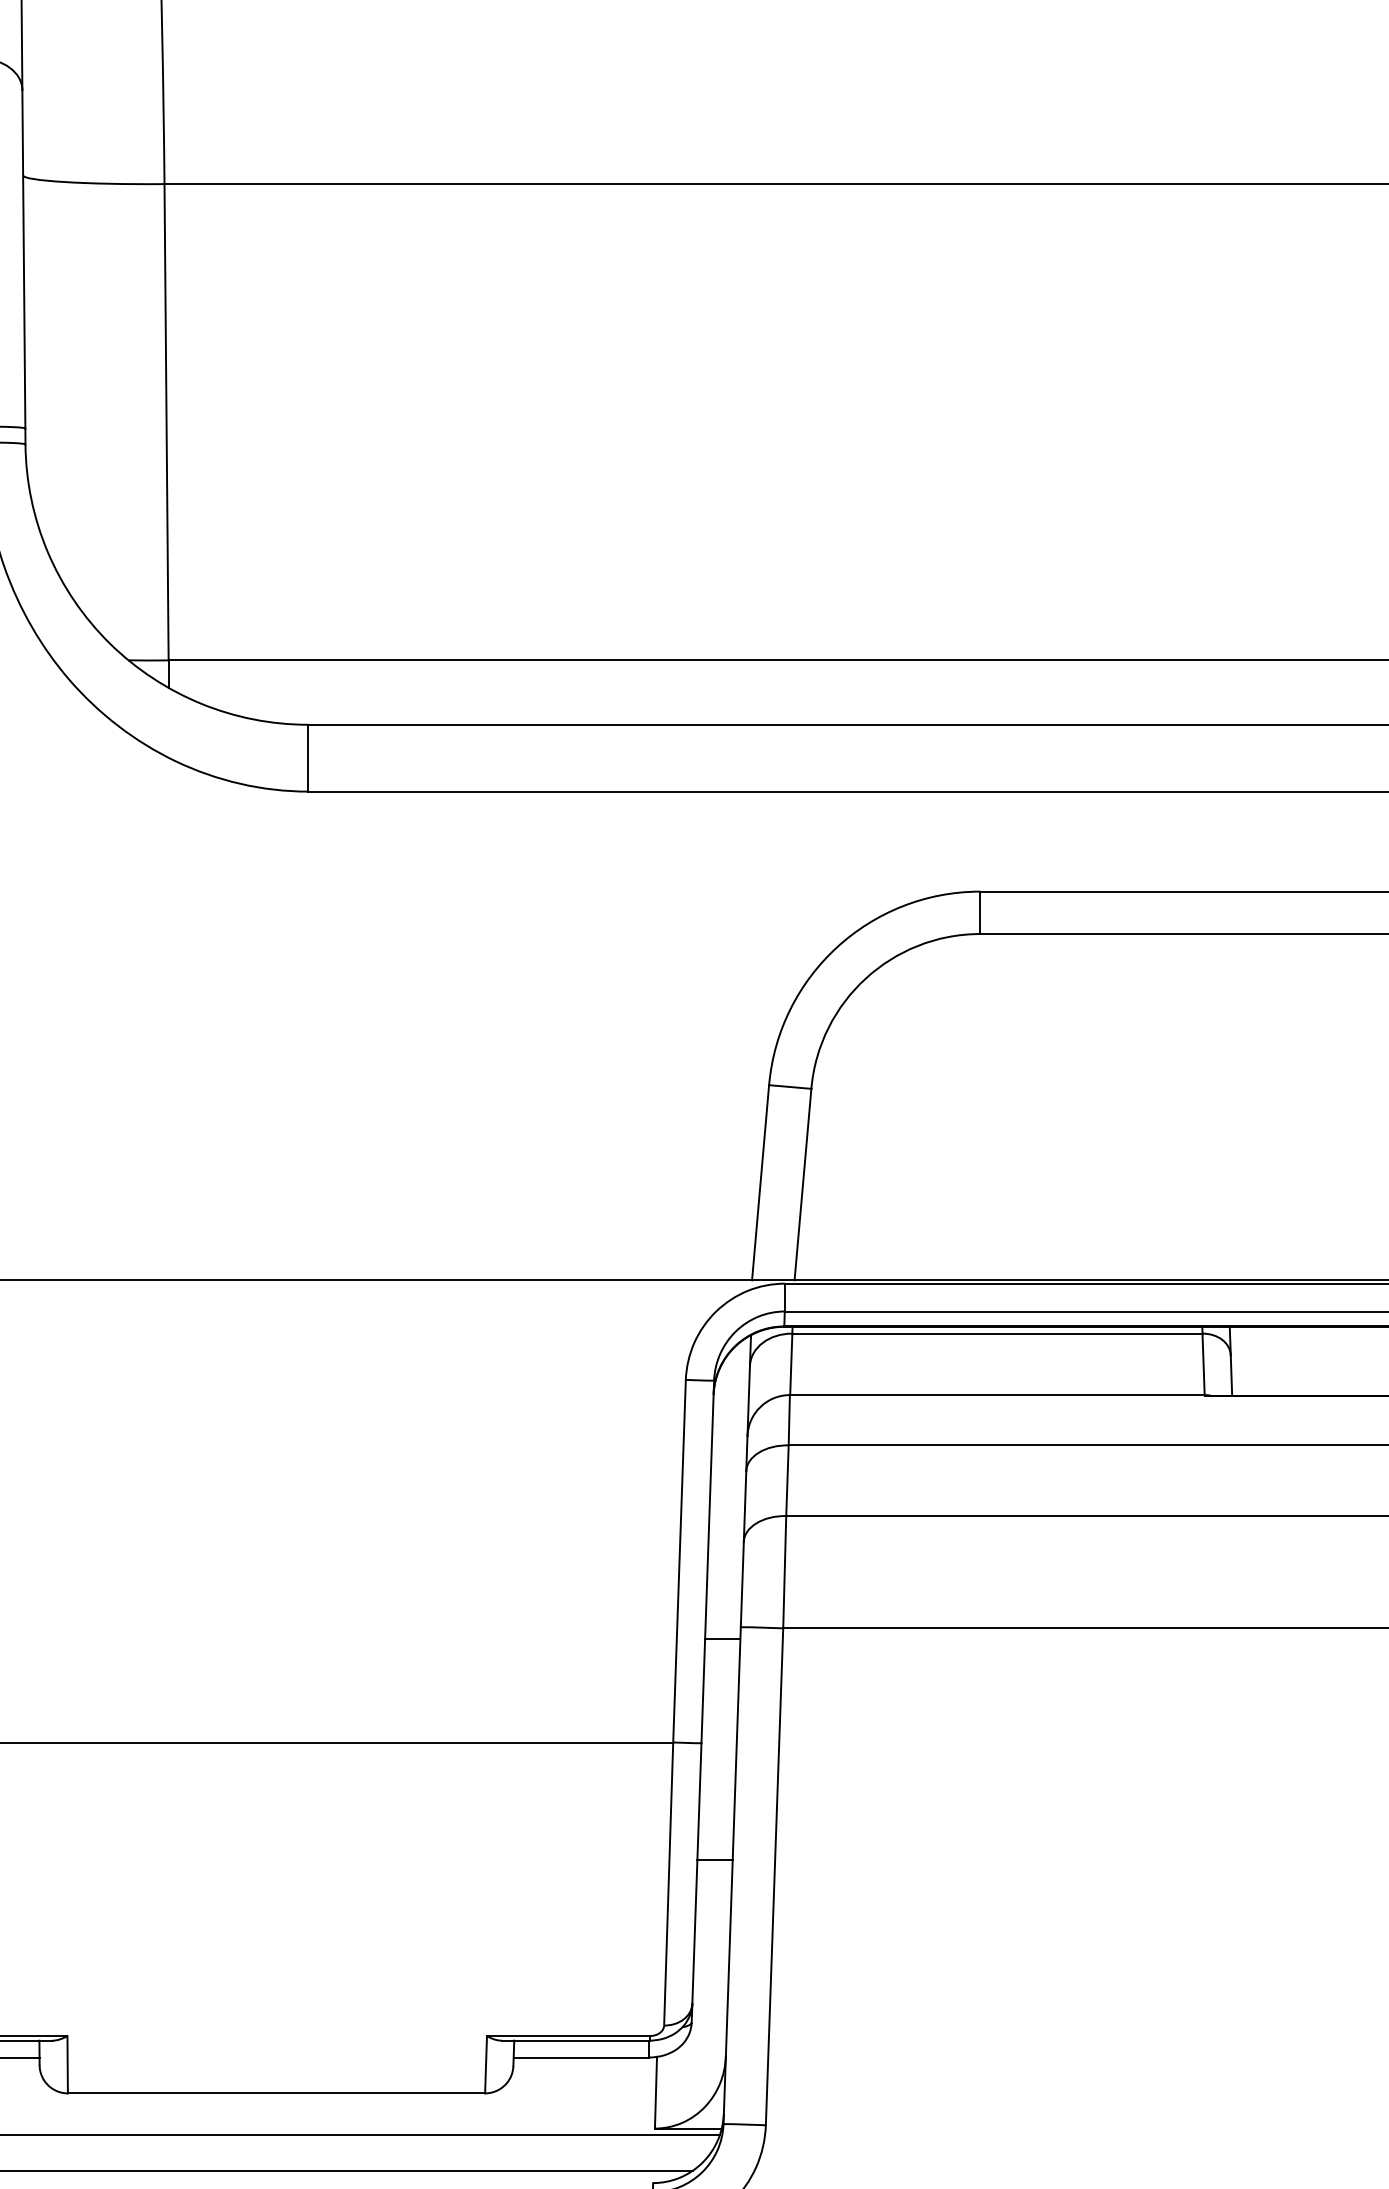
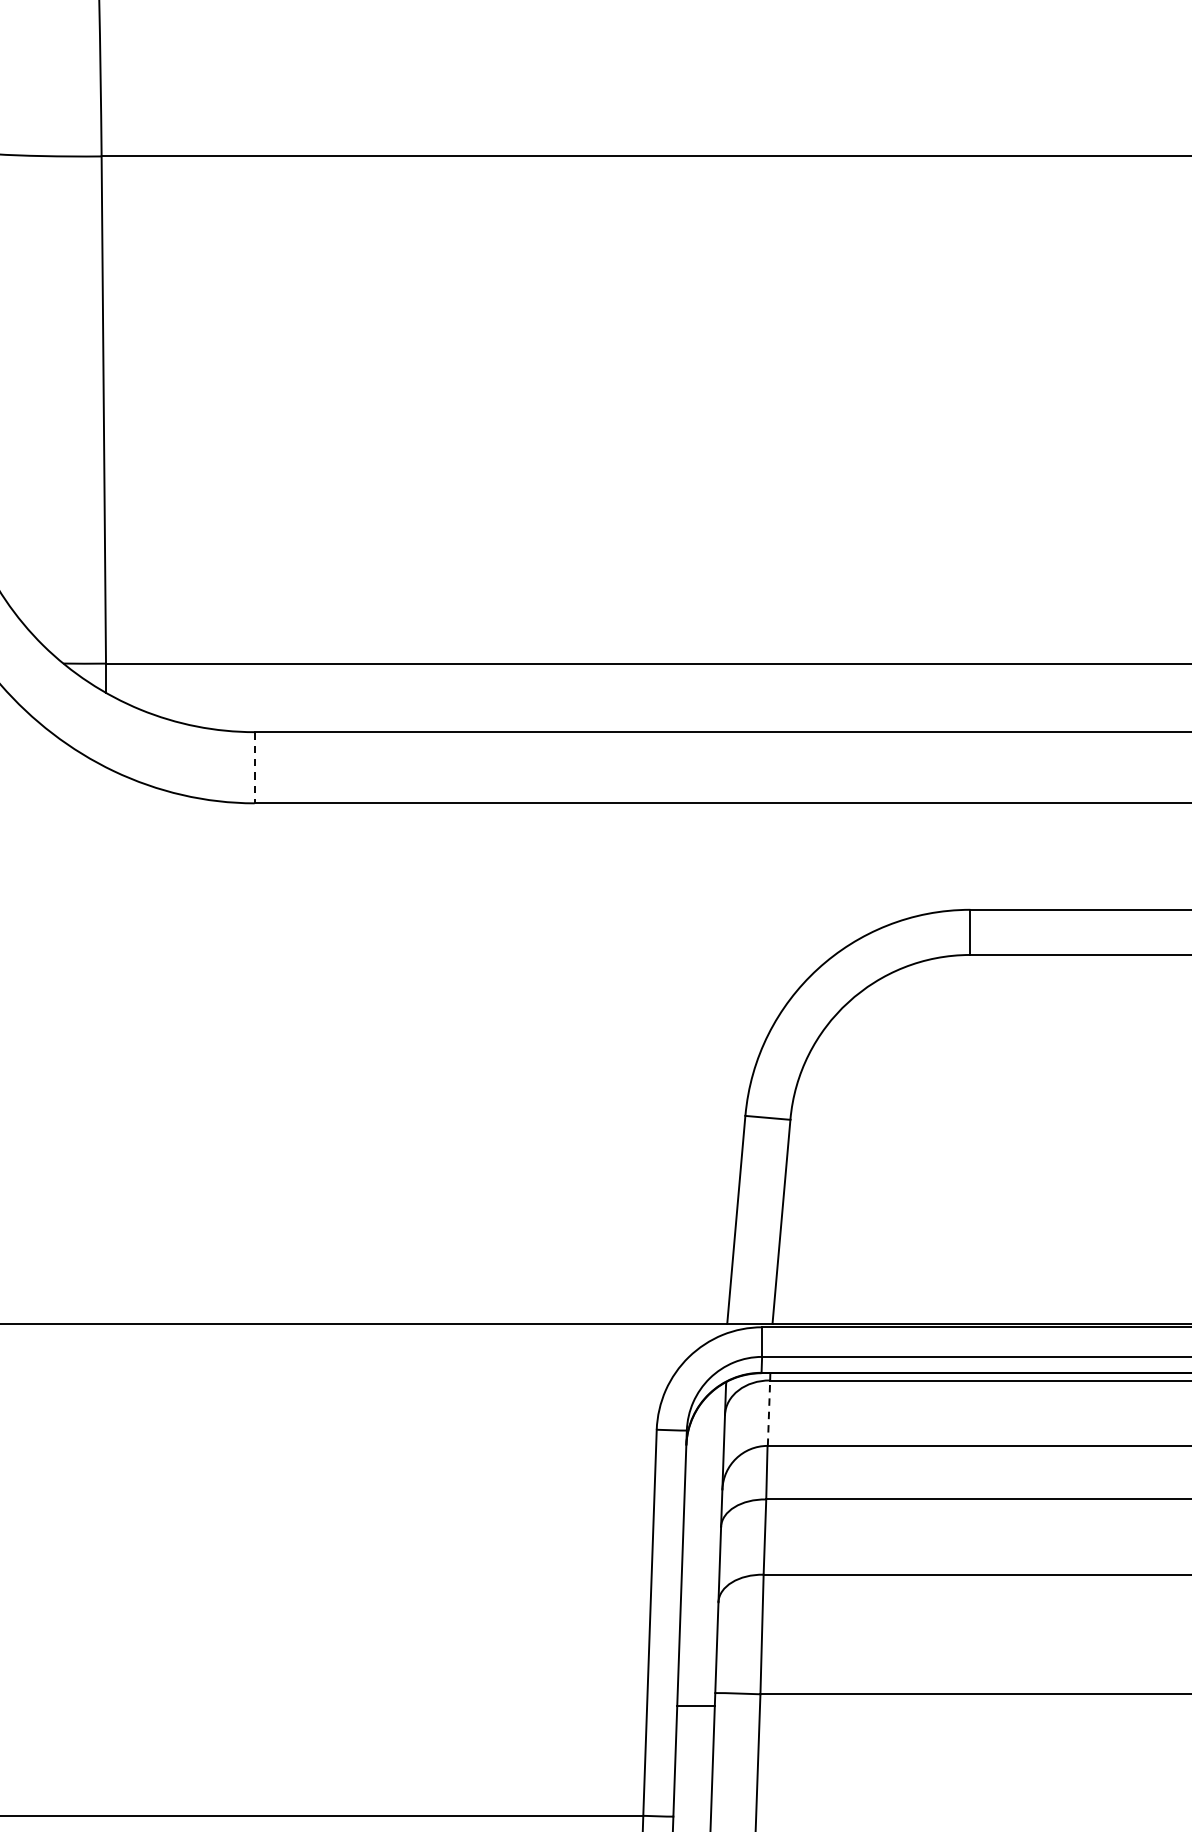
line: (308, 758) -> (254, 768), solid -> dashed
line: (791, 1364) -> (769, 1413), solid -> dashed

